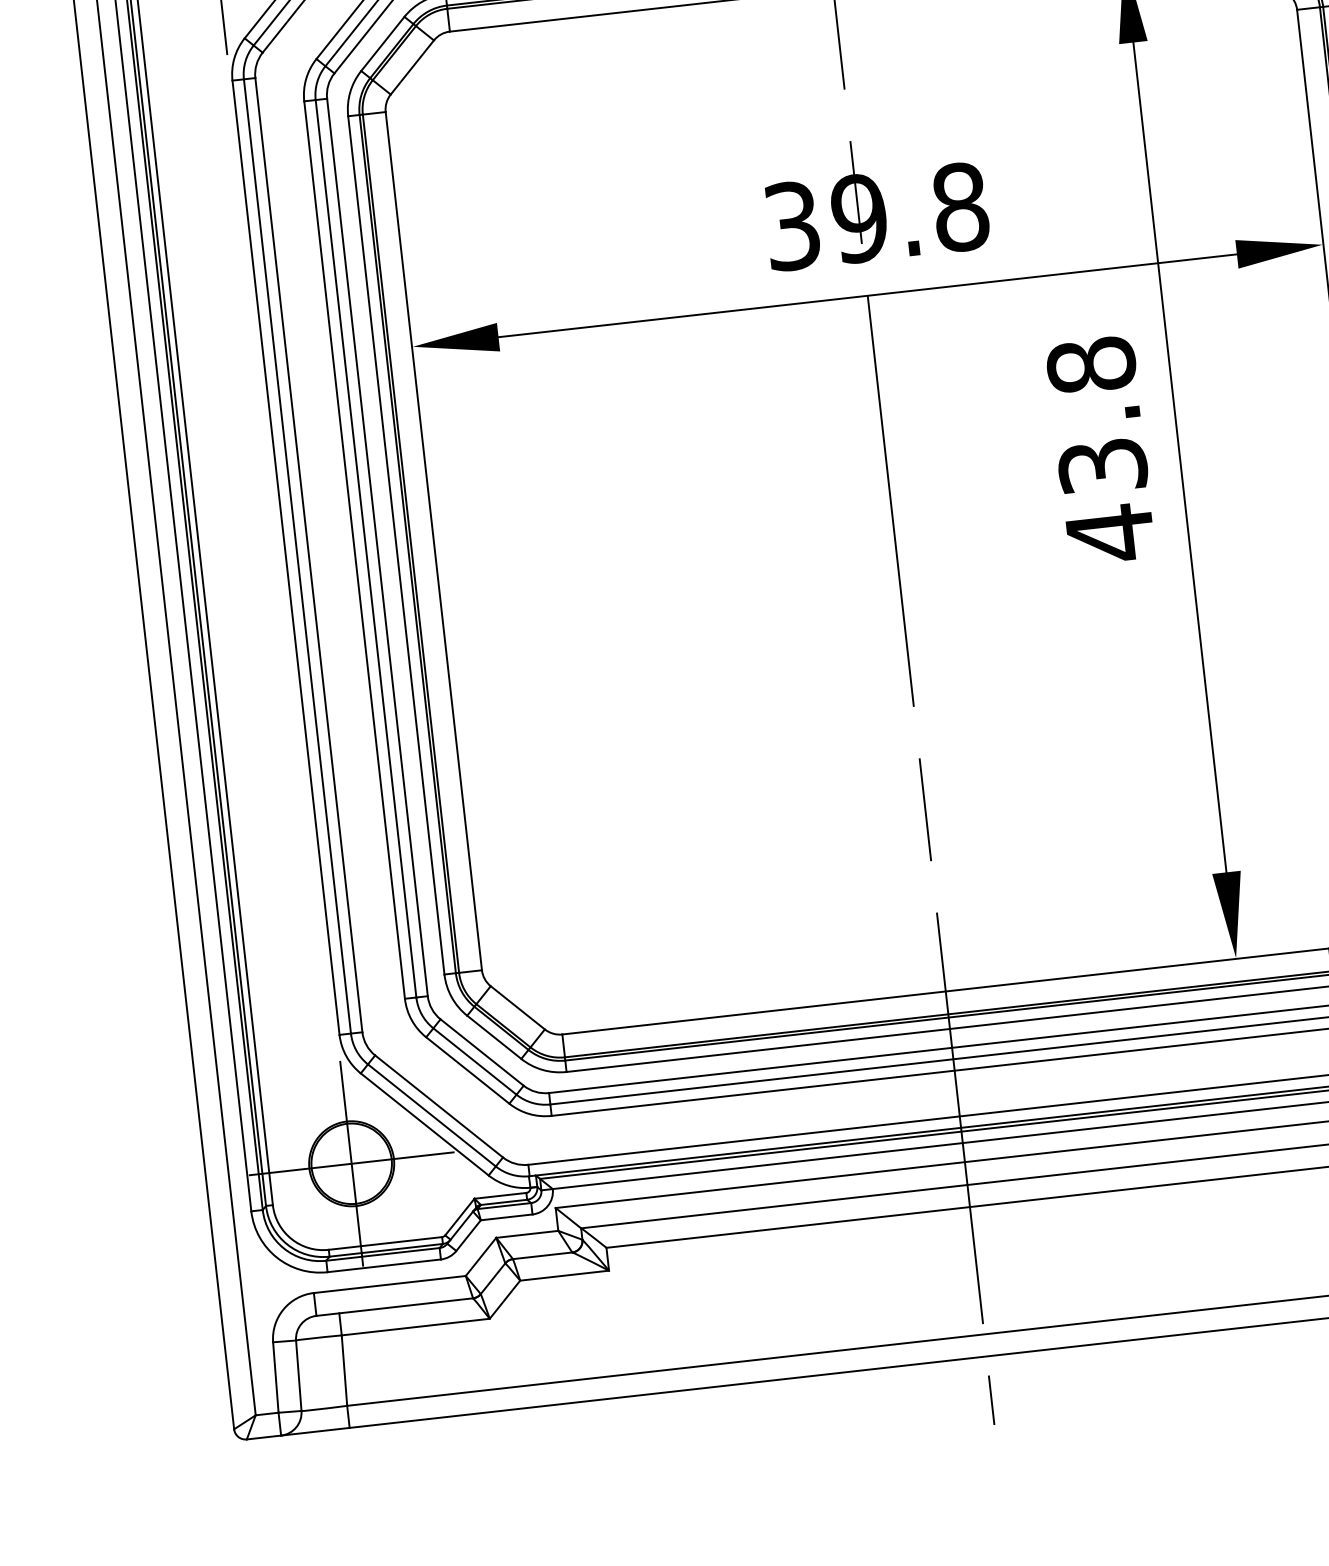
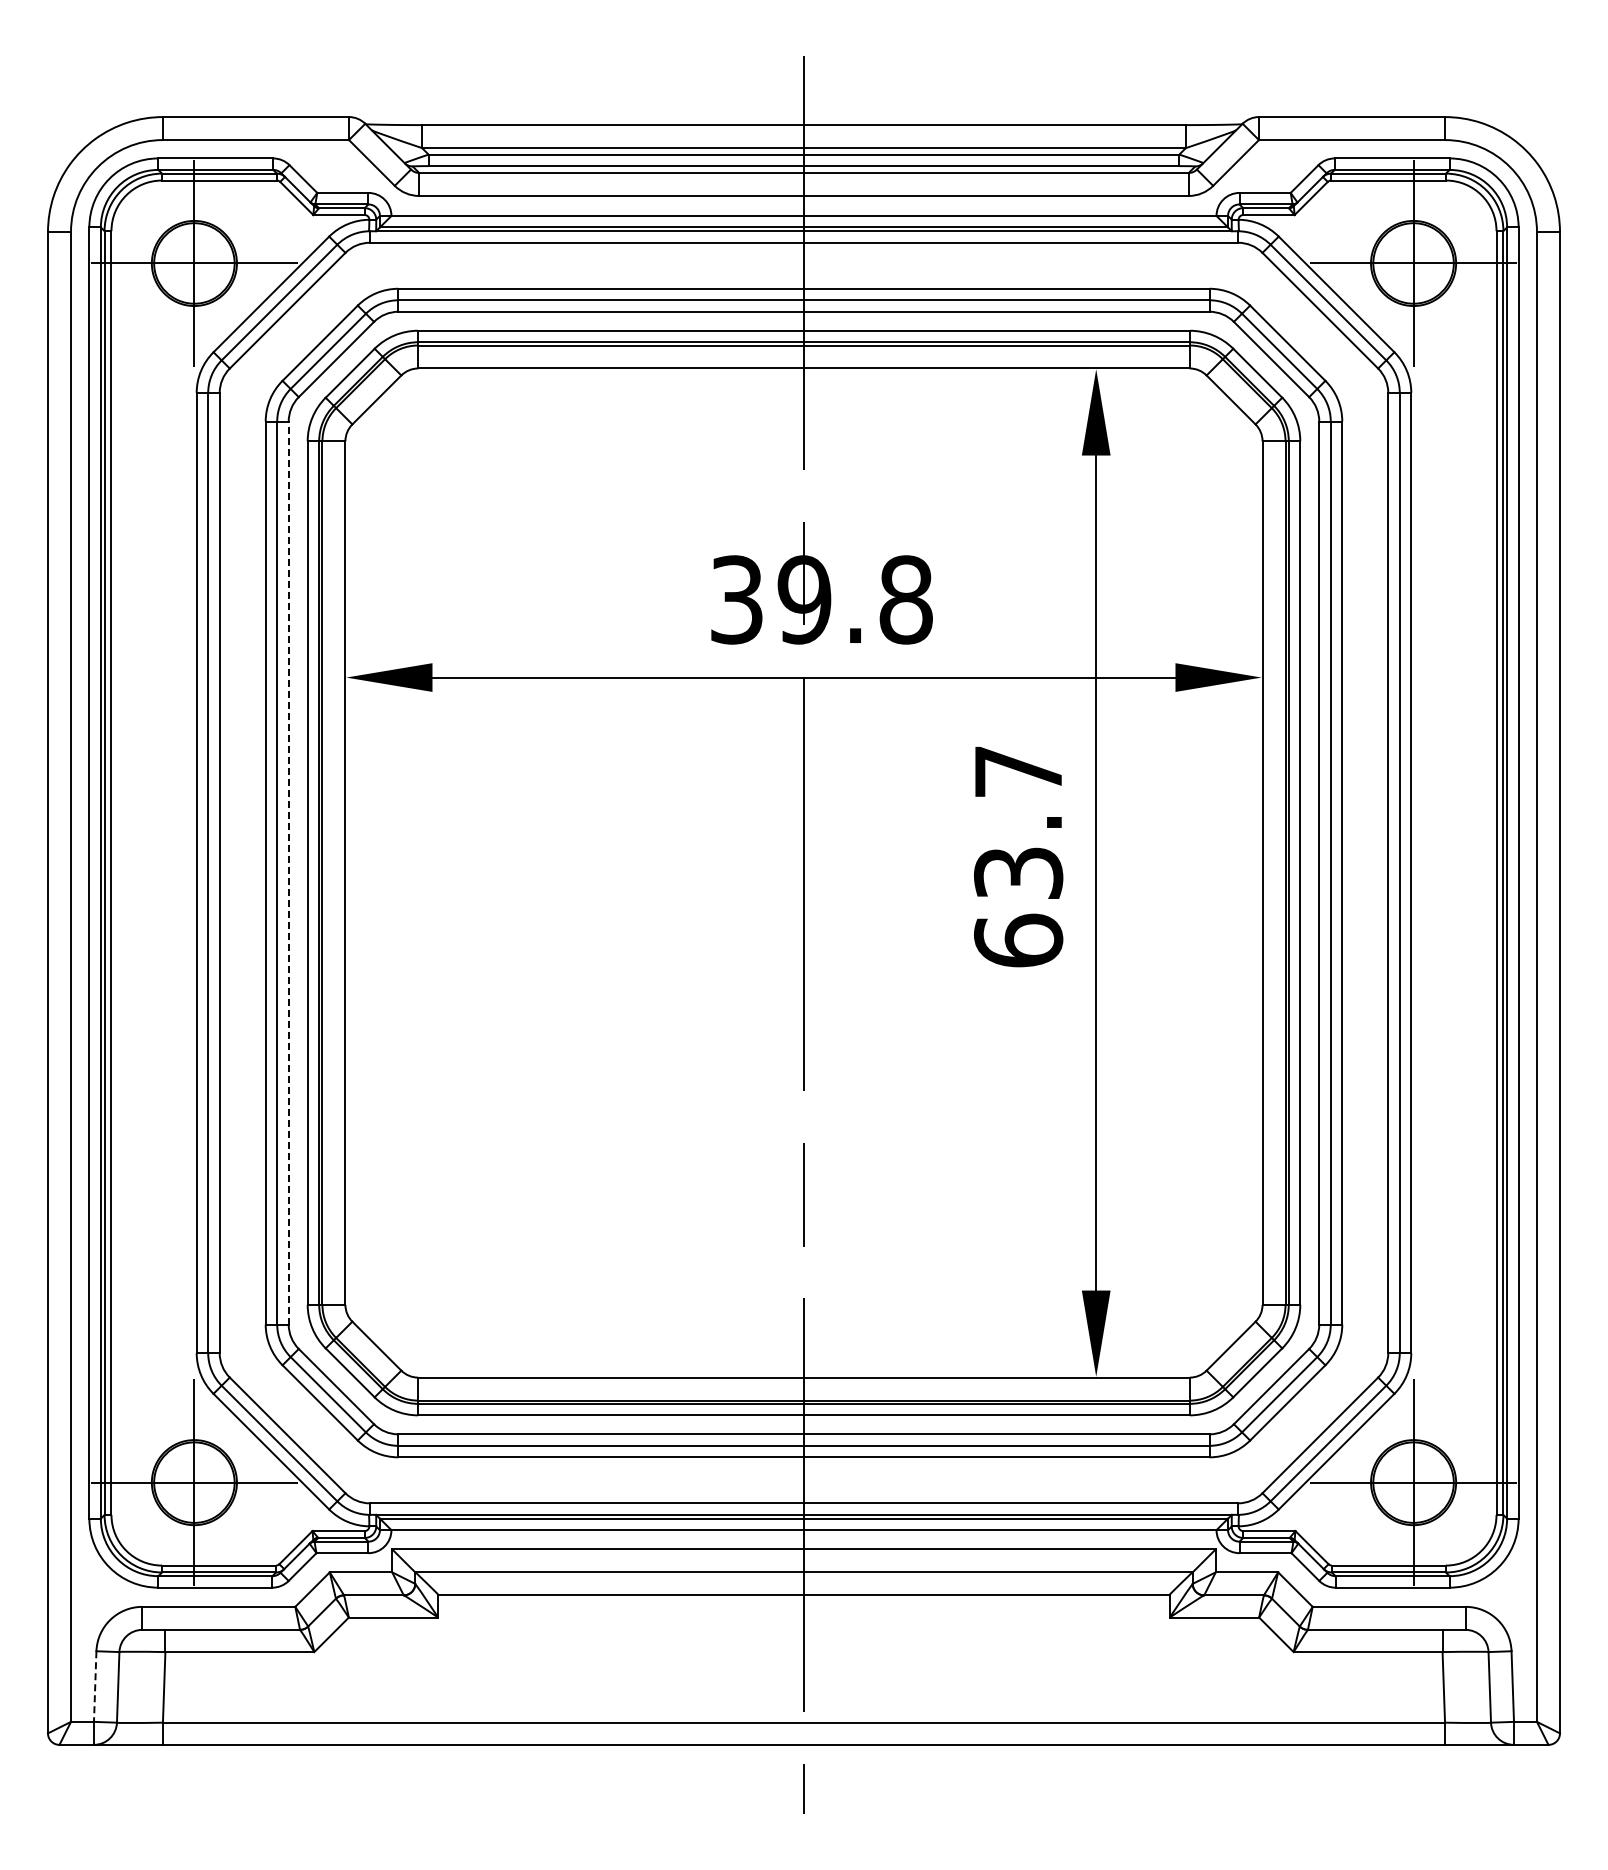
text: (1100, 450) -> (1018, 857), 43.8 -> 63.7
line: (377, 547) -> (288, 873), solid -> dashed
line: (276, 1378) -> (95, 1687), solid -> dashed

